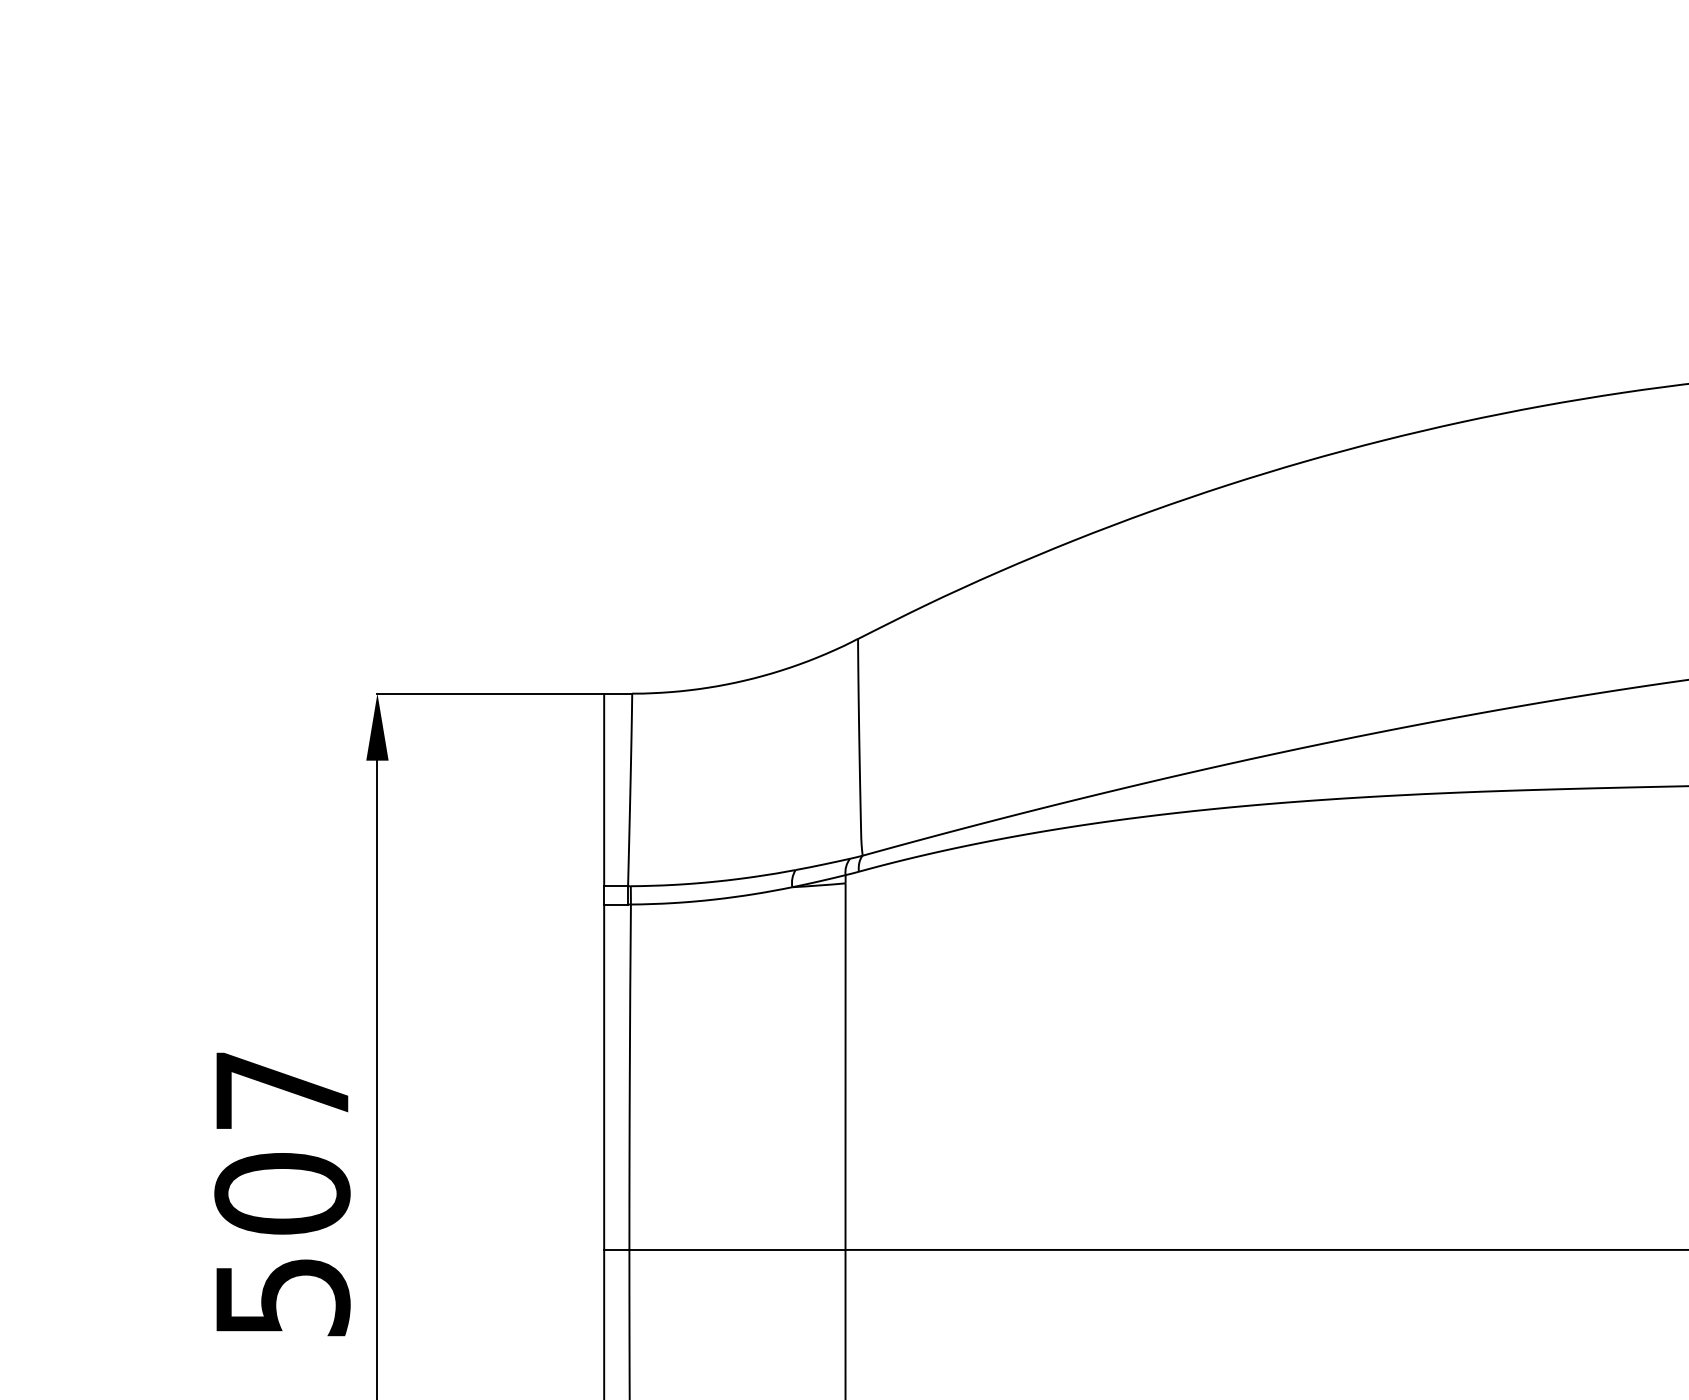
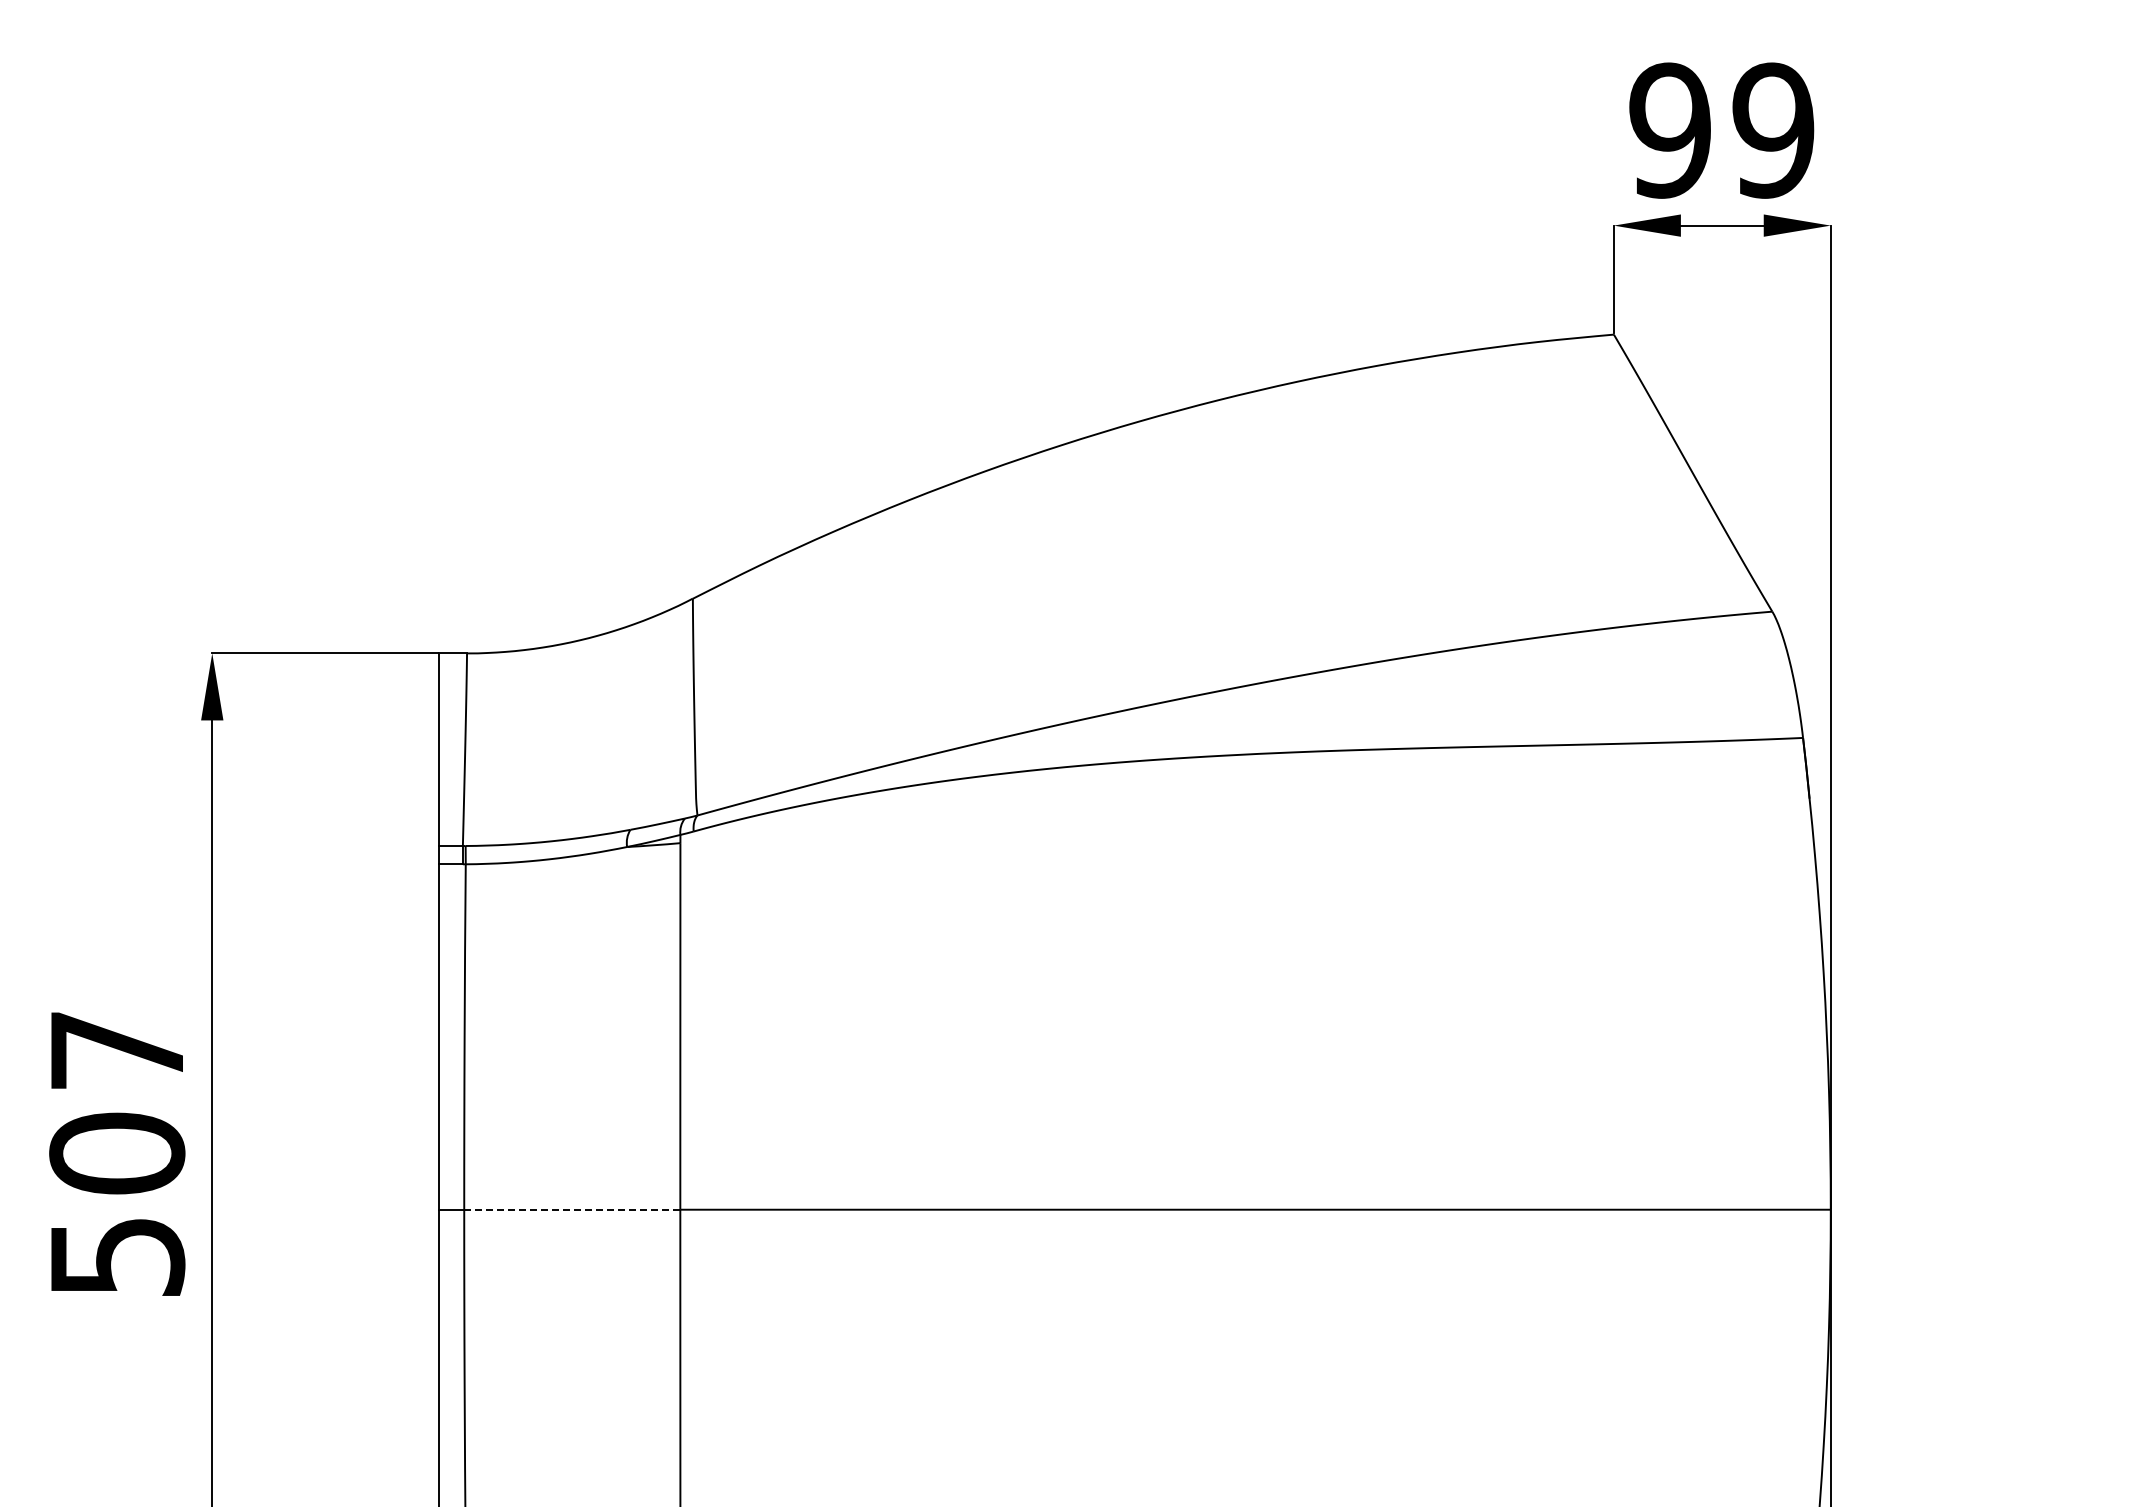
line: (737, 1249) -> (572, 1209), solid -> dashed

